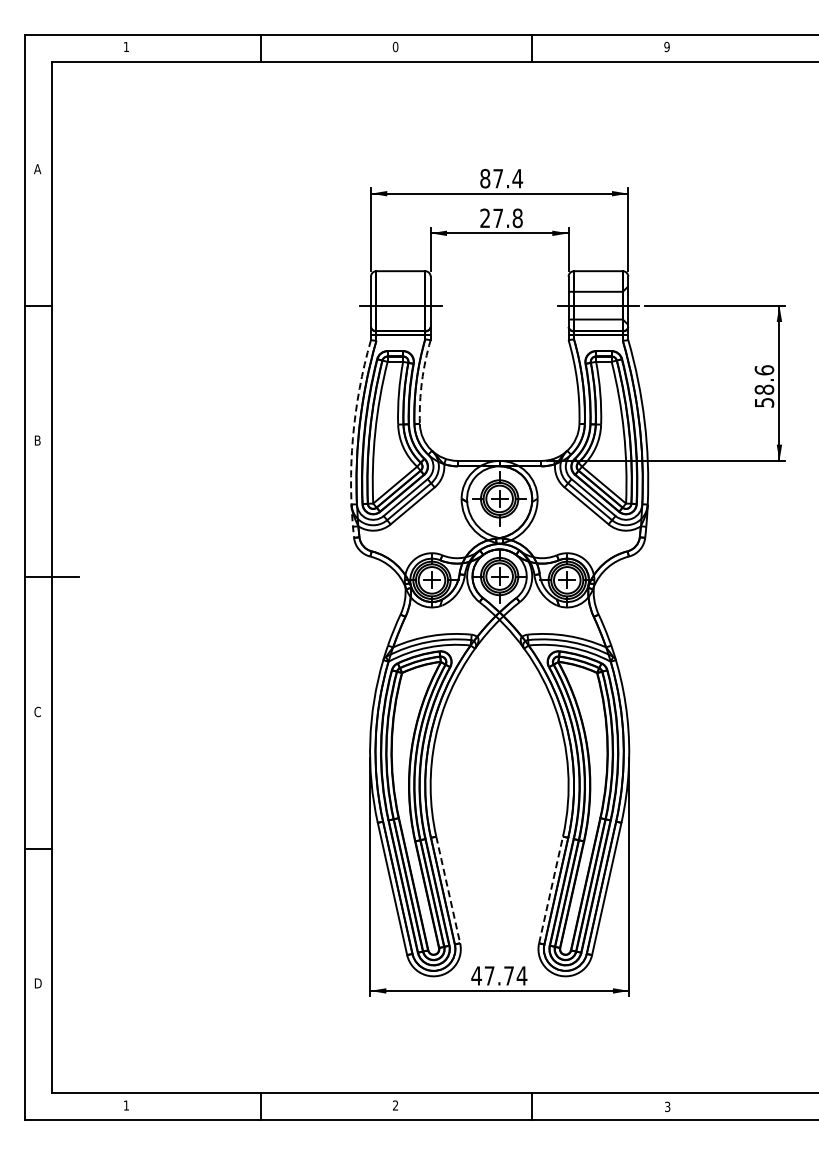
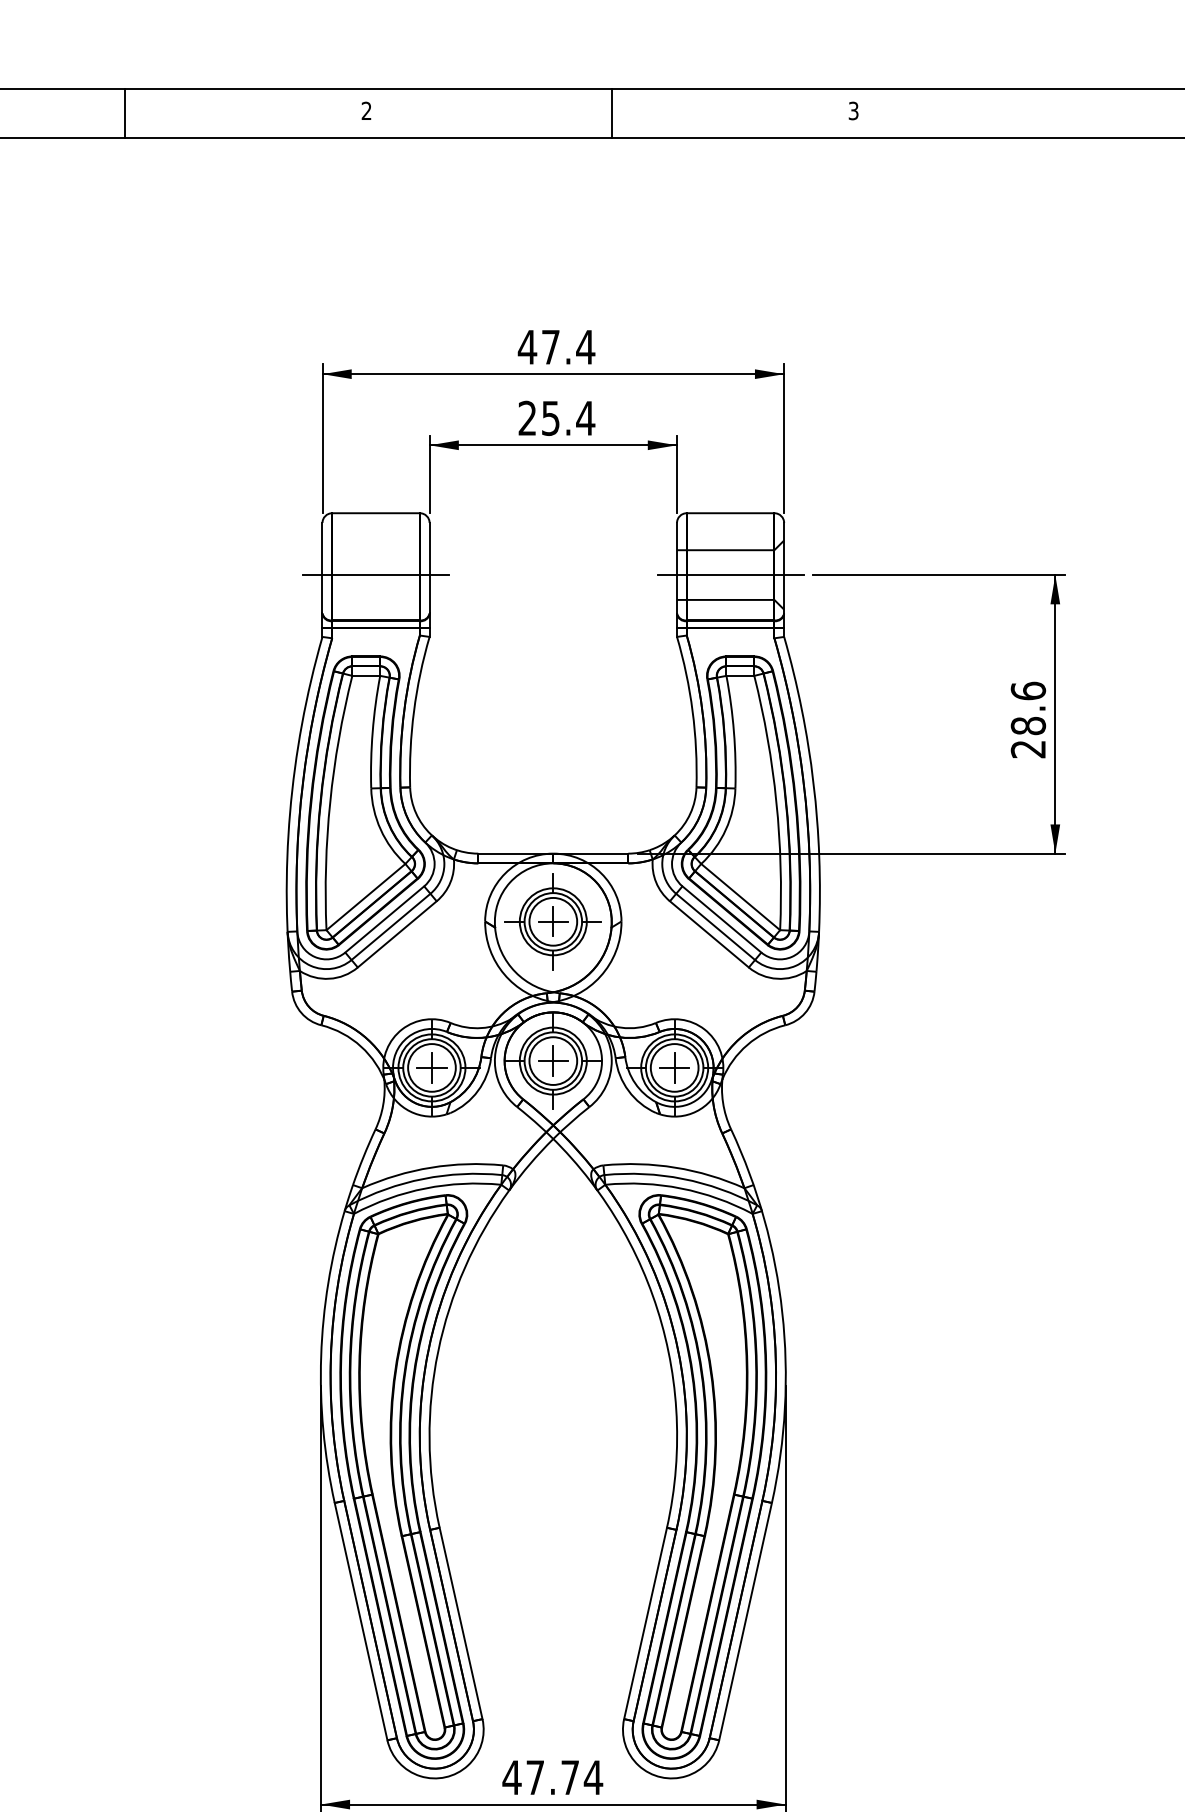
text: (666, 46) -> (852, 110), 9 -> 3
text: (395, 47) -> (366, 111), 0 -> 2
text: (484, 178) -> (526, 346), 87.4 -> 47.4
text: (508, 218) -> (569, 418), 27.8 -> 25.4
arc: (421, 381) -> (413, 711), dashed -> solid
text: (764, 402) -> (1028, 748), 58.6 -> 28.6
arc: (352, 438) -> (289, 813), dashed -> solid
line: (448, 889) -> (461, 1622), dashed -> solid
line: (551, 889) -> (646, 1622), dashed -> solid

